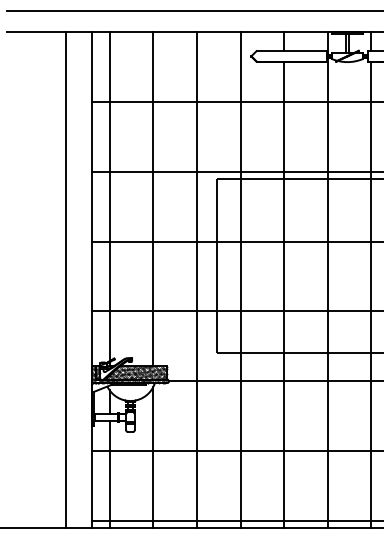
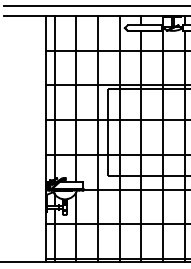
line: (65, 278) -> (32, 138), removed
hatch: (137, 373) -> (68, 185), removed

